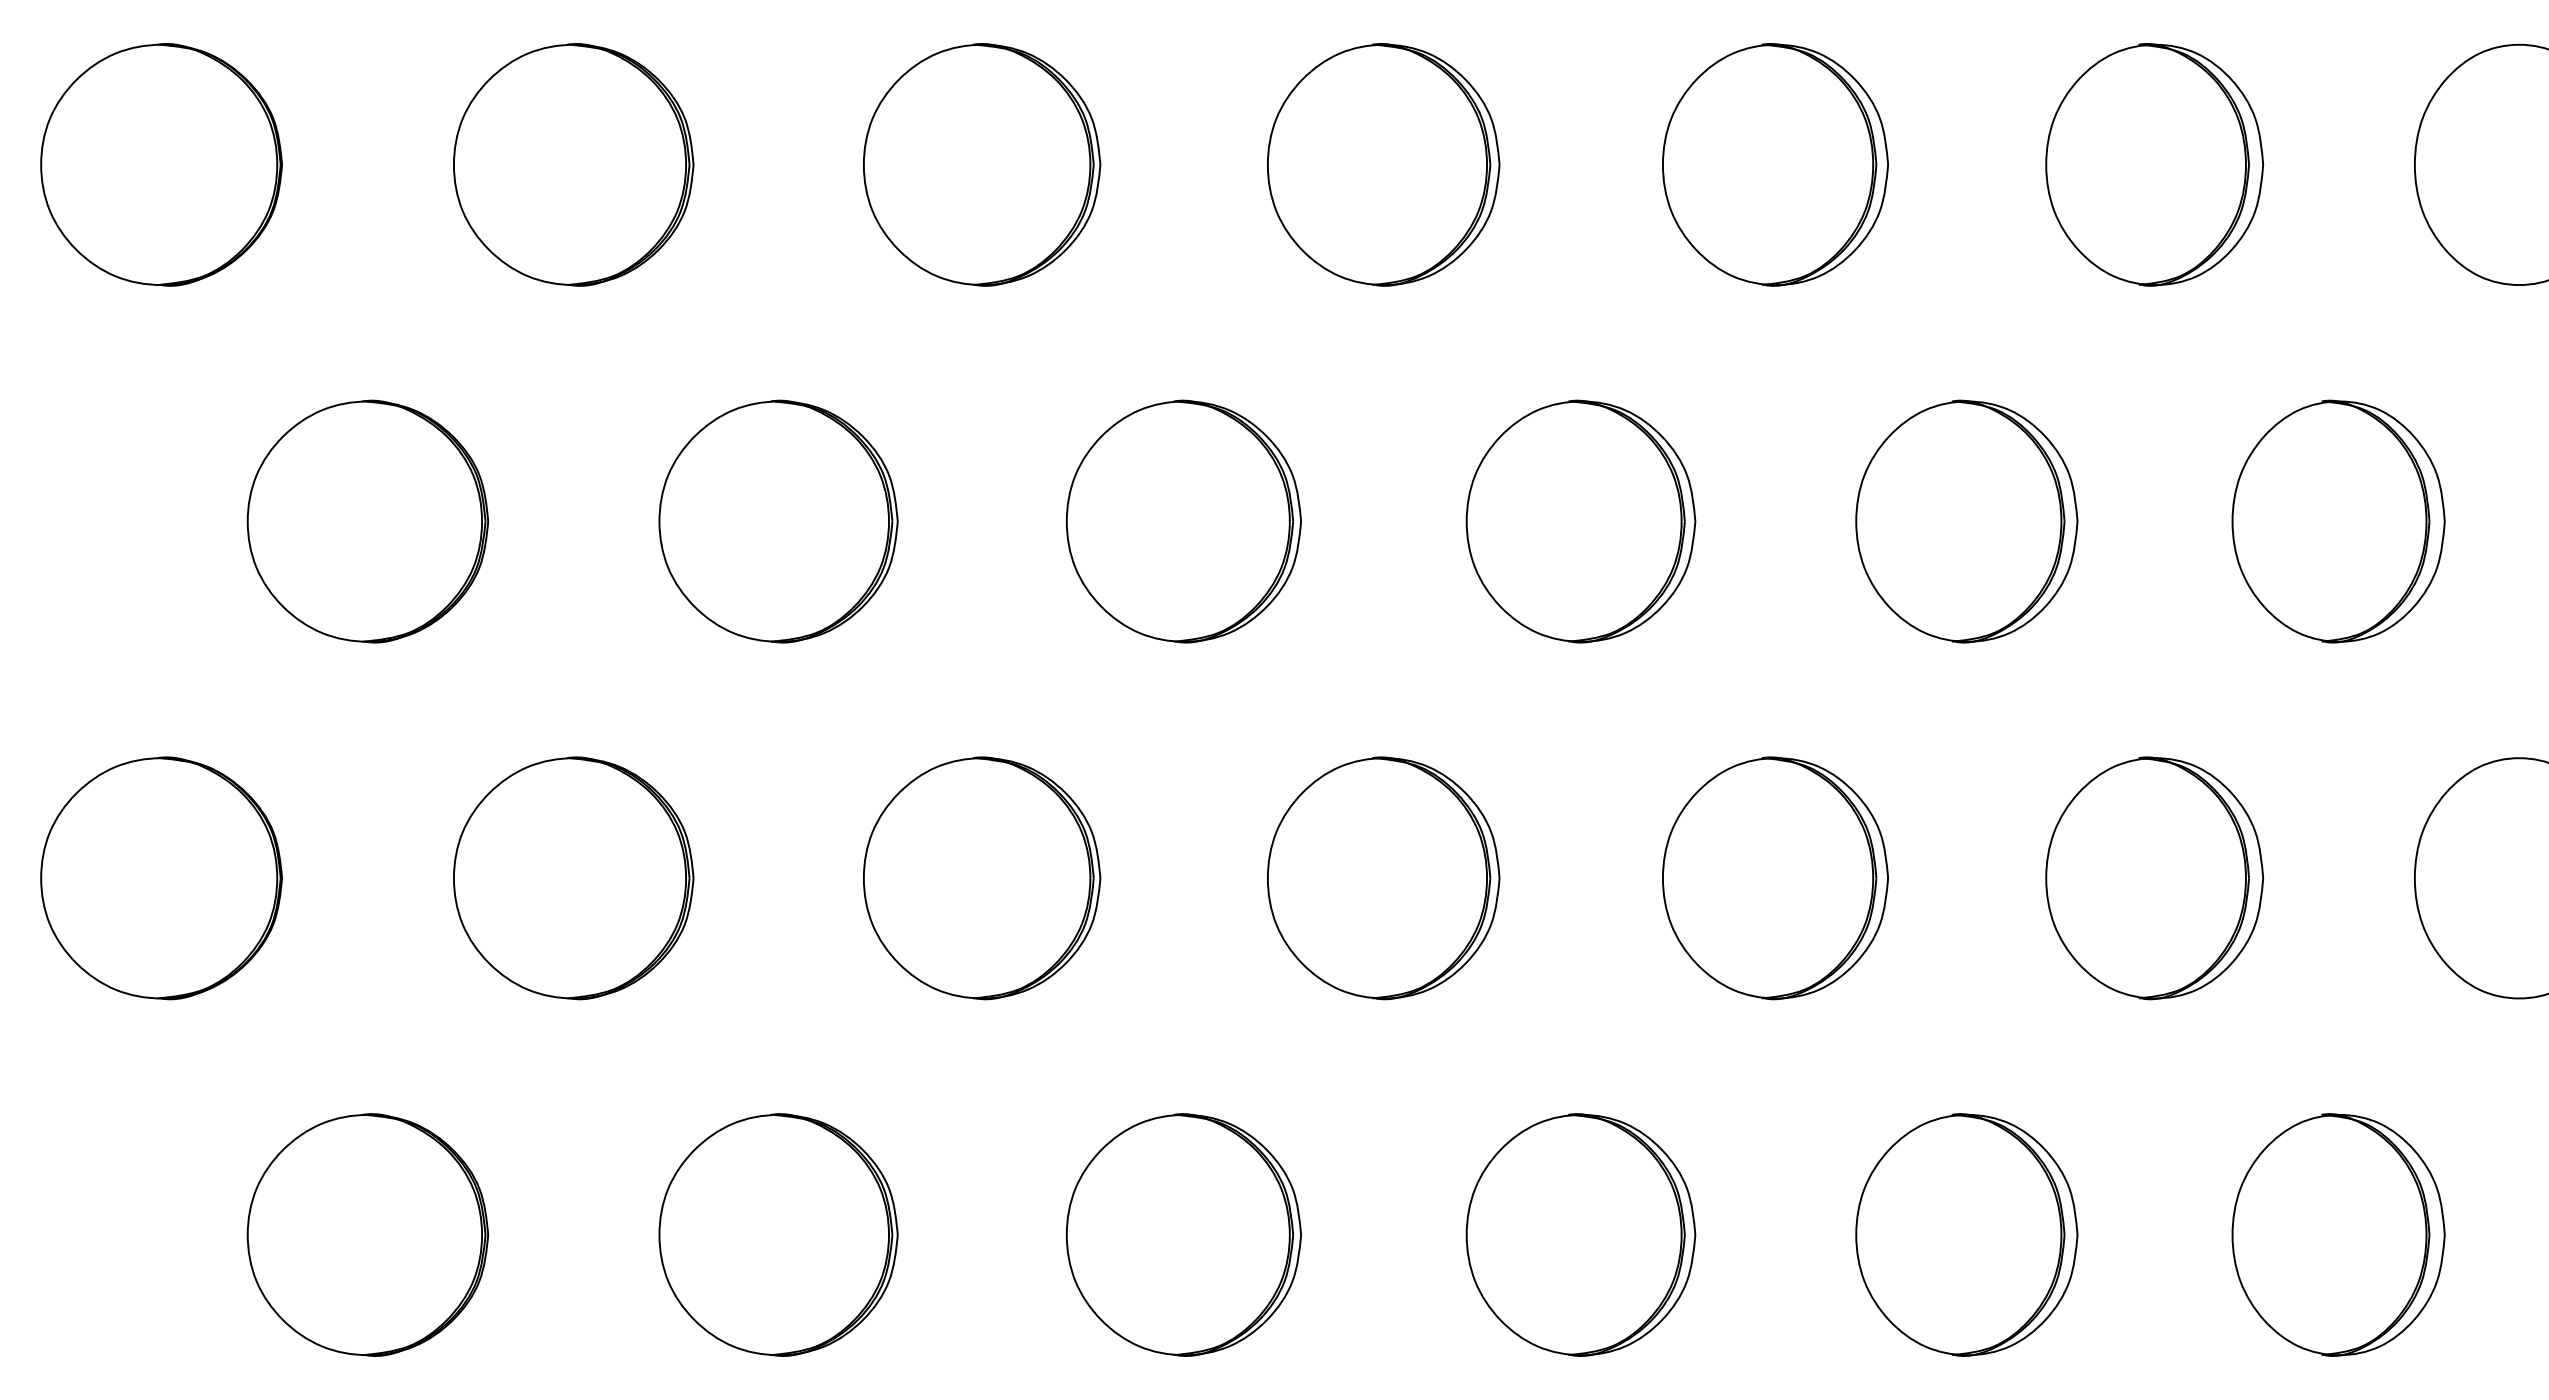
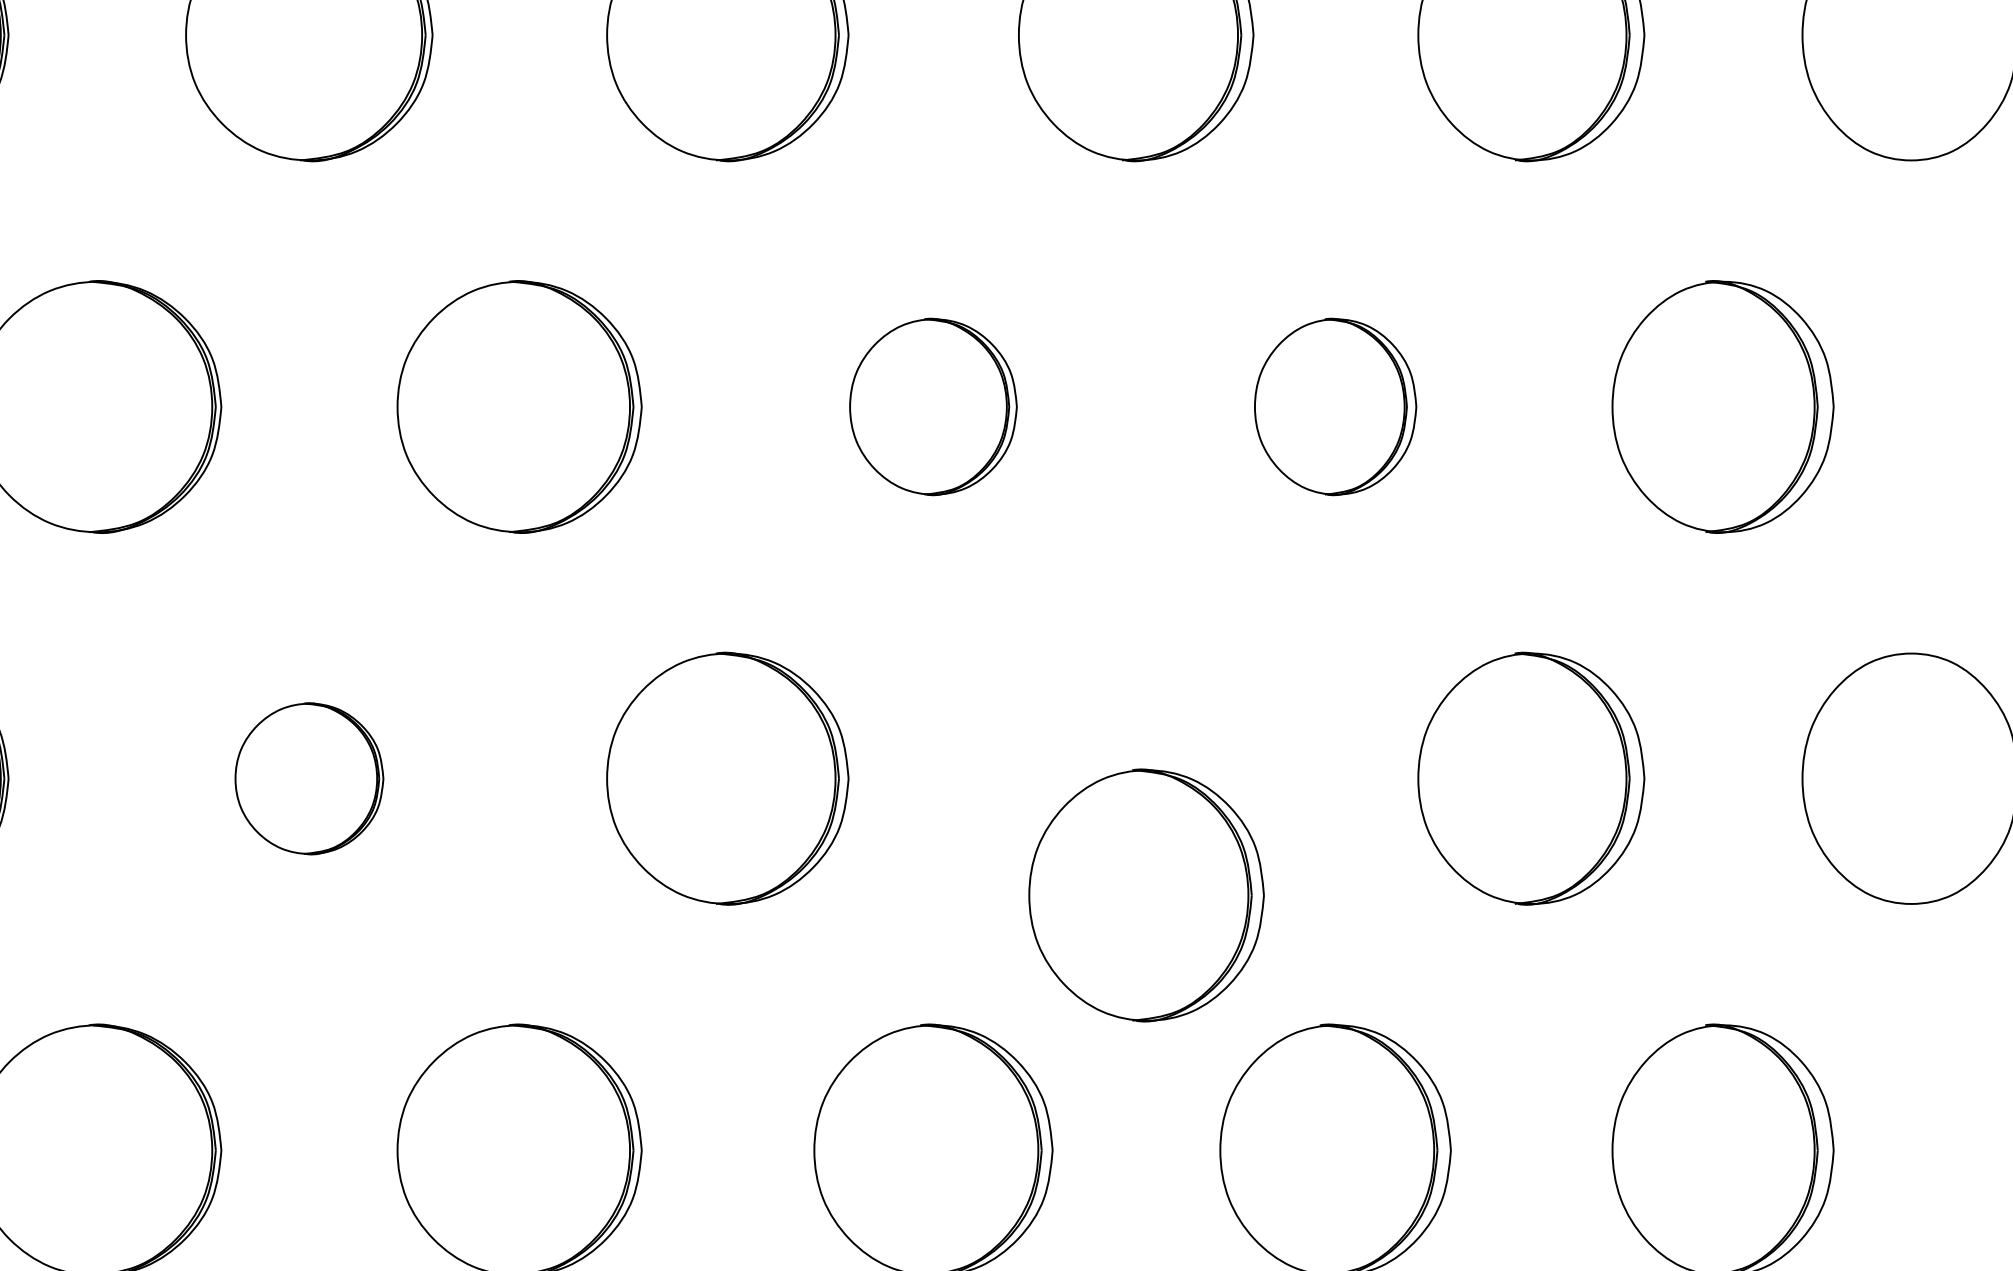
part: (1580, 521) -> (932, 406), size x0.7
part: (1966, 521) -> (1335, 406), size x0.7
part: (982, 878) -> (309, 778), size x0.6
part: (1775, 878) -> (1146, 895), moved

